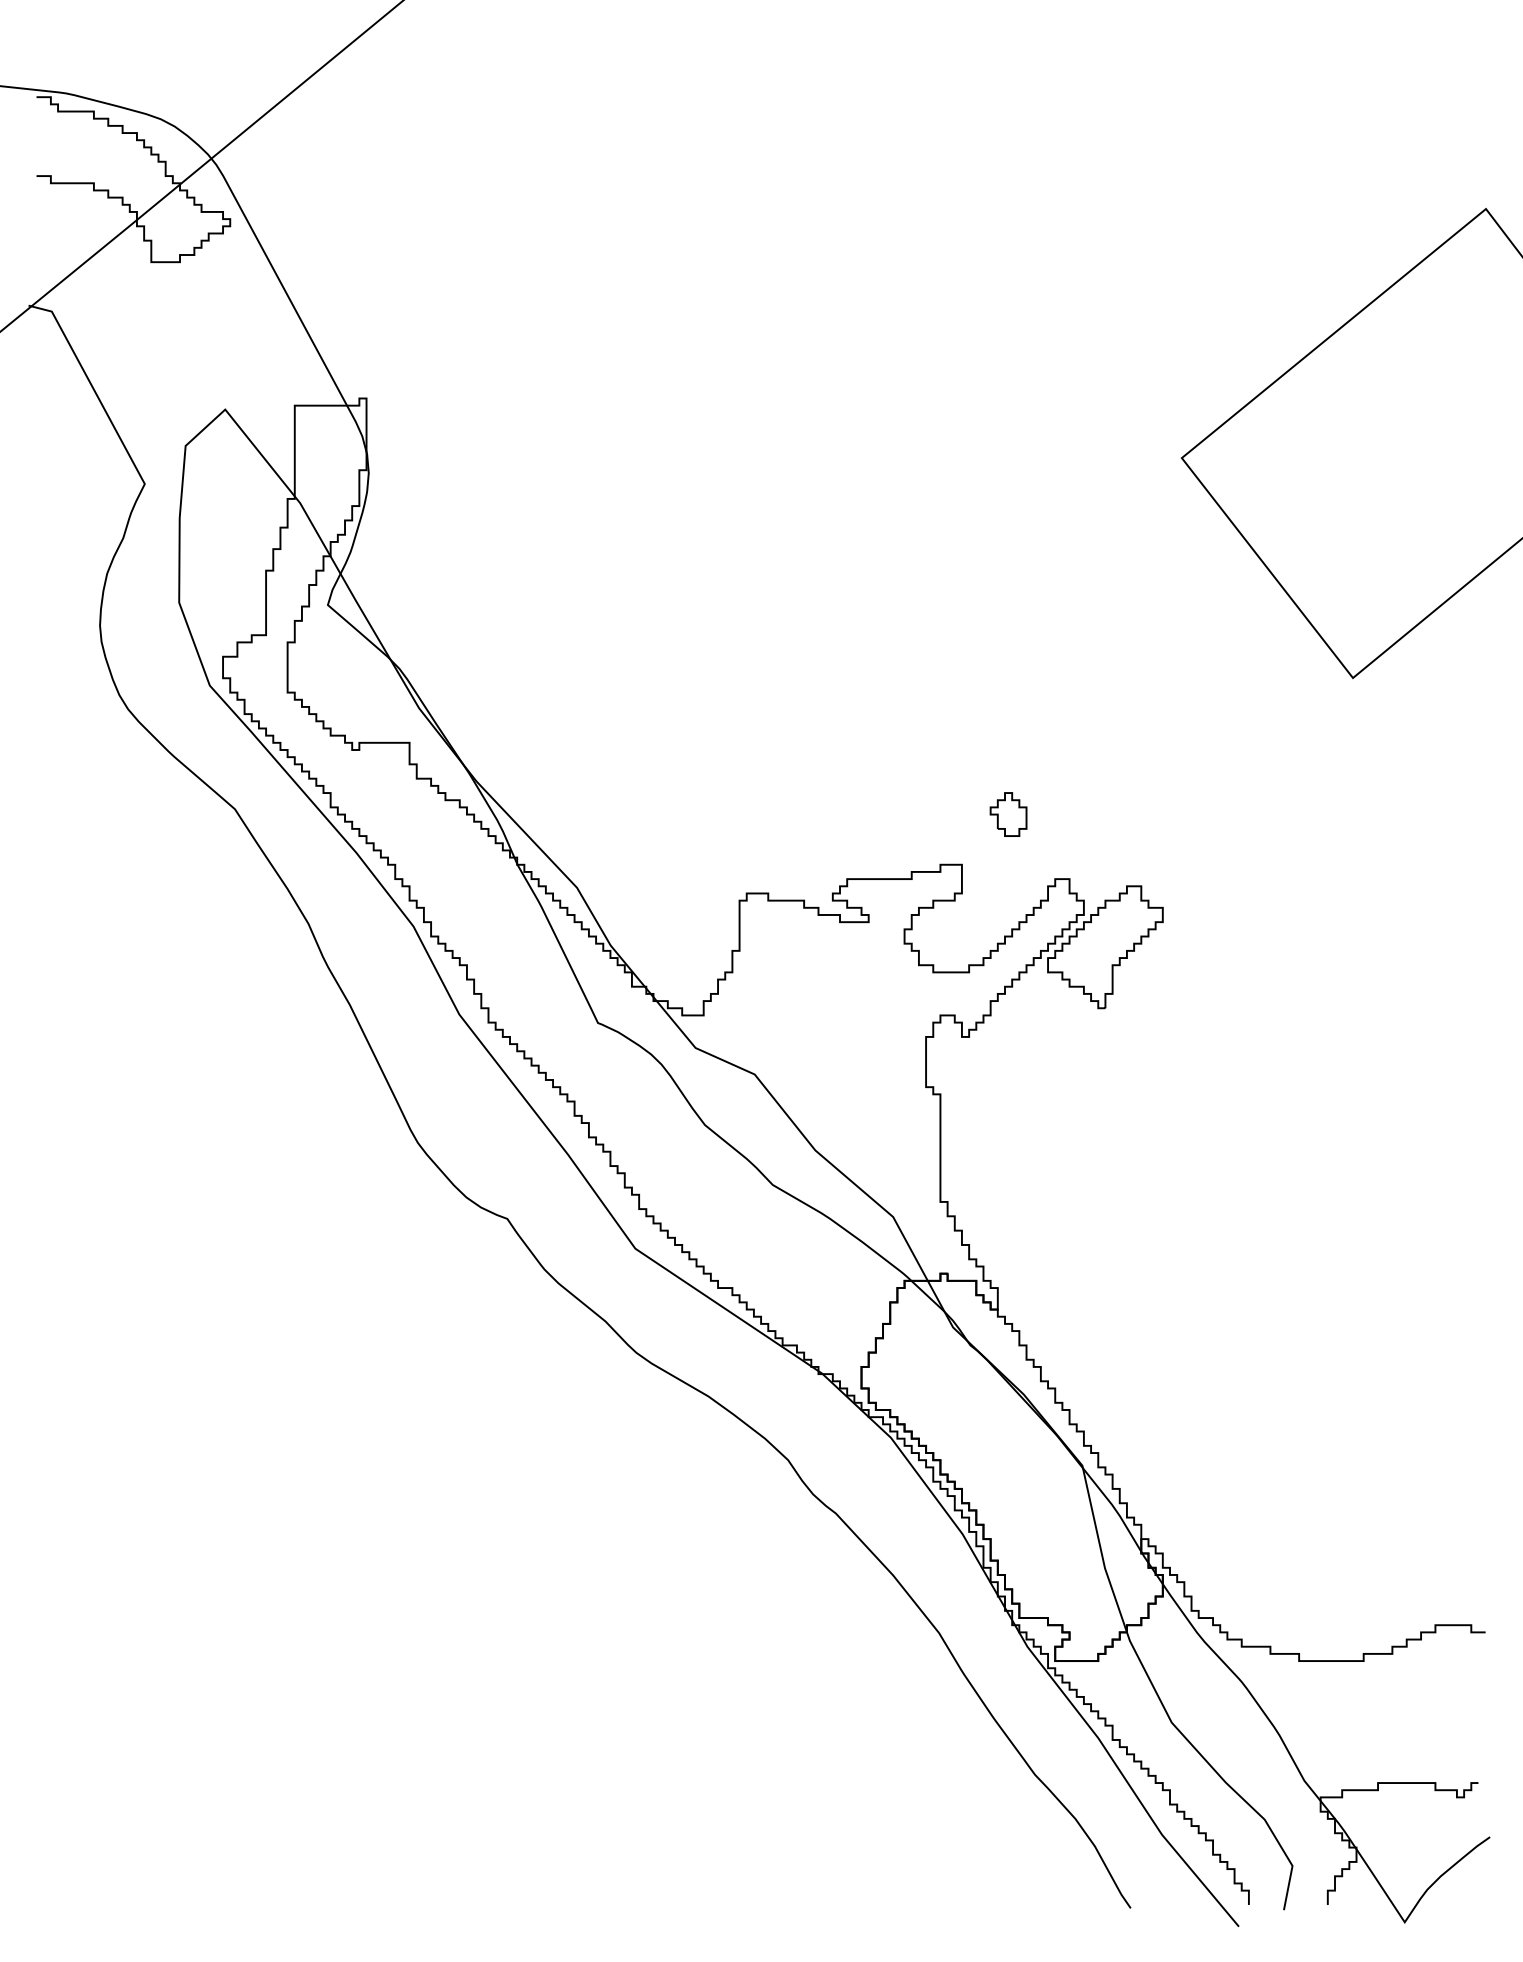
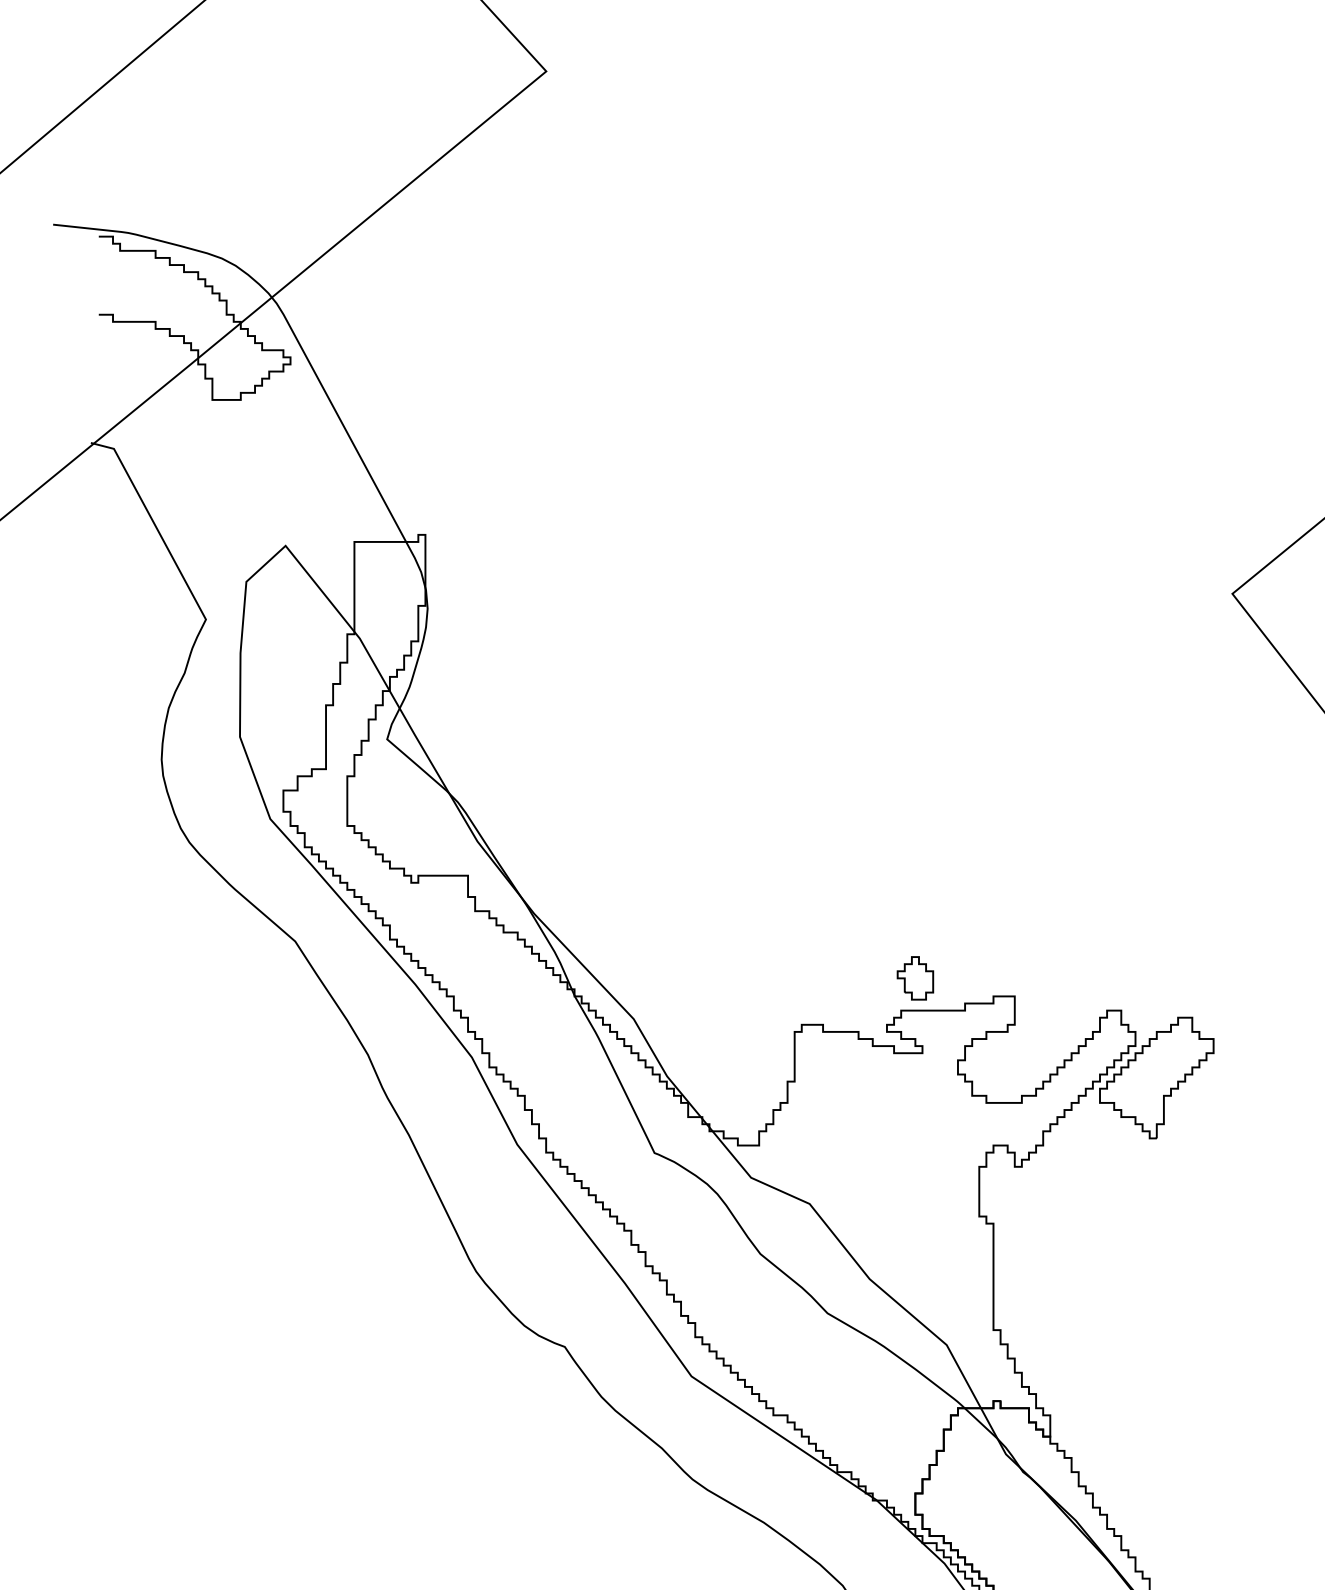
part: (1008, 814) -> (915, 978), moved

